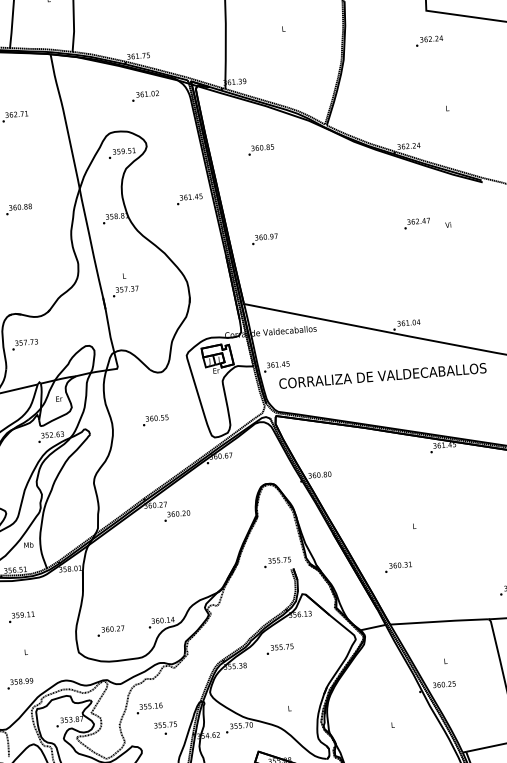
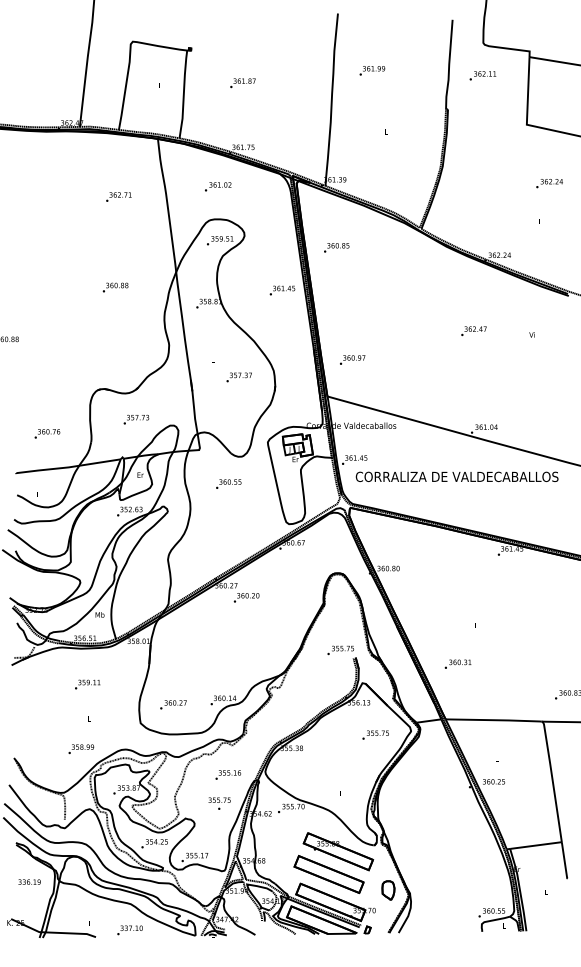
text: (429, 41) -> (549, 183), moved
text: (145, 95) -> (218, 186), moved
text: (260, 149) -> (336, 247), moved
text: (416, 222) -> (473, 330), moved
text: (264, 238) -> (352, 359), moved
text: (124, 291) -> (238, 377), moved
text: (25, 344) -> (136, 419), moved
text: (155, 419) -> (228, 483), moved
text: (279, 648) -> (375, 734), moved
text: (148, 708) -> (227, 774), moved

